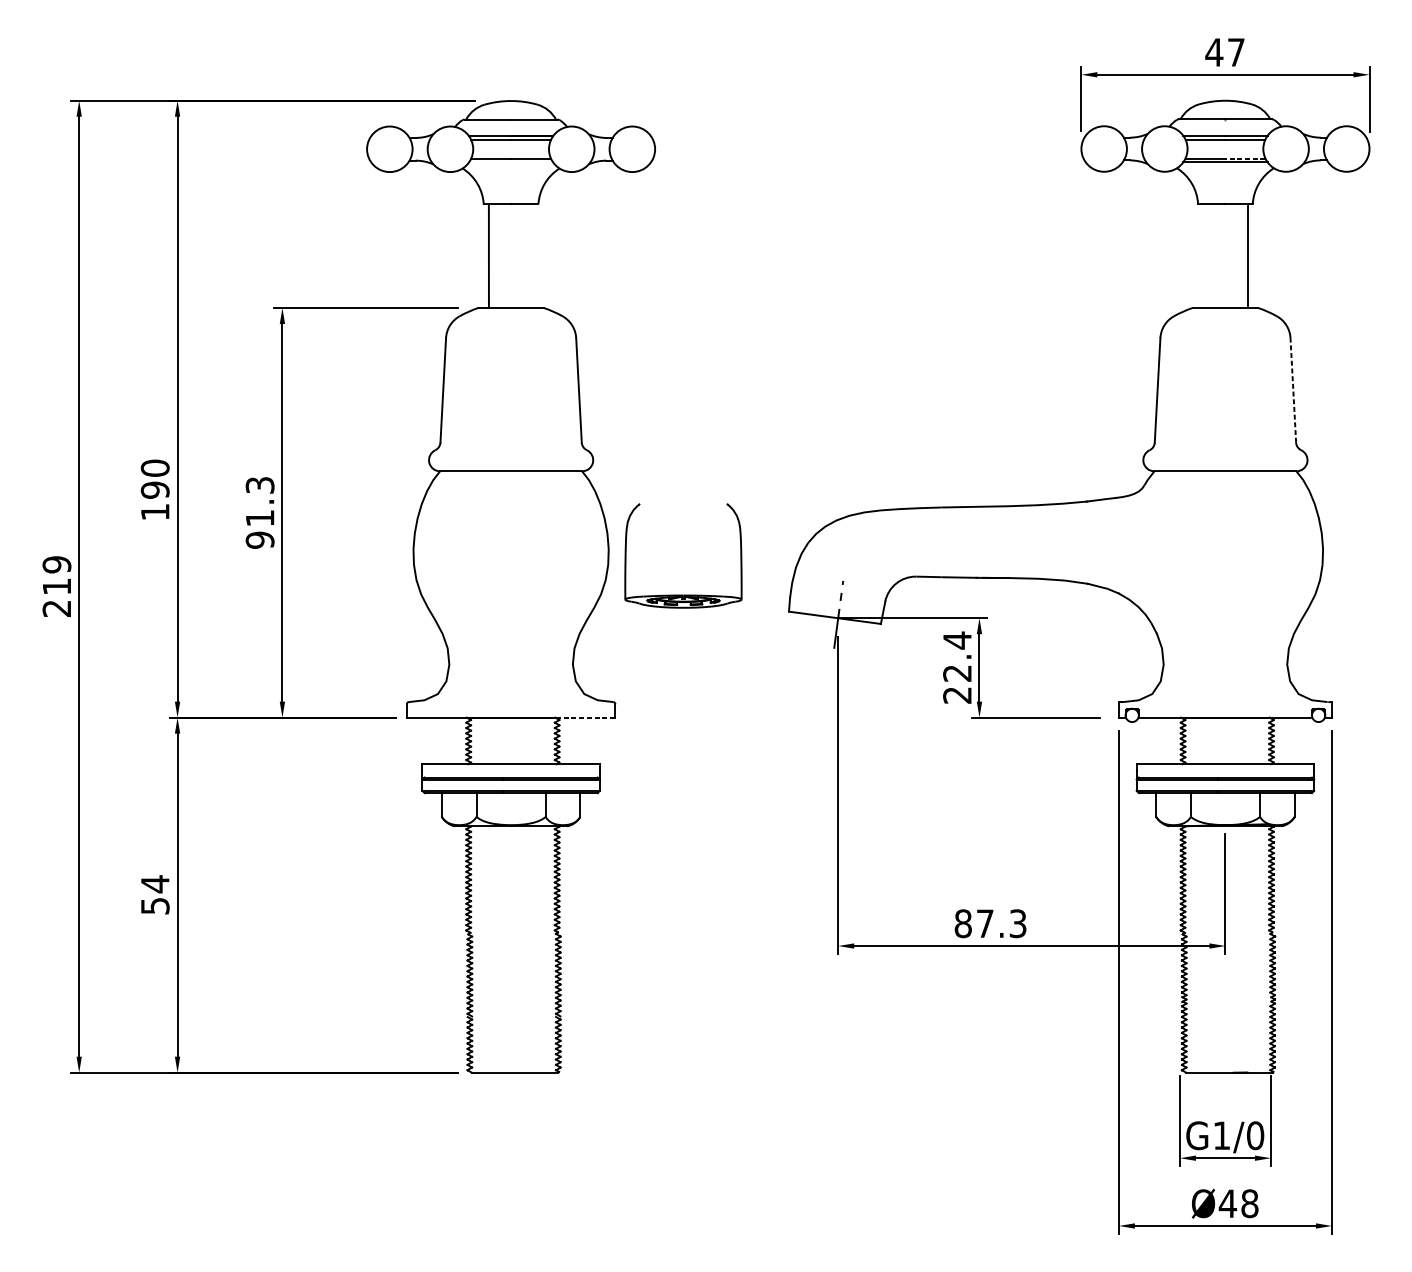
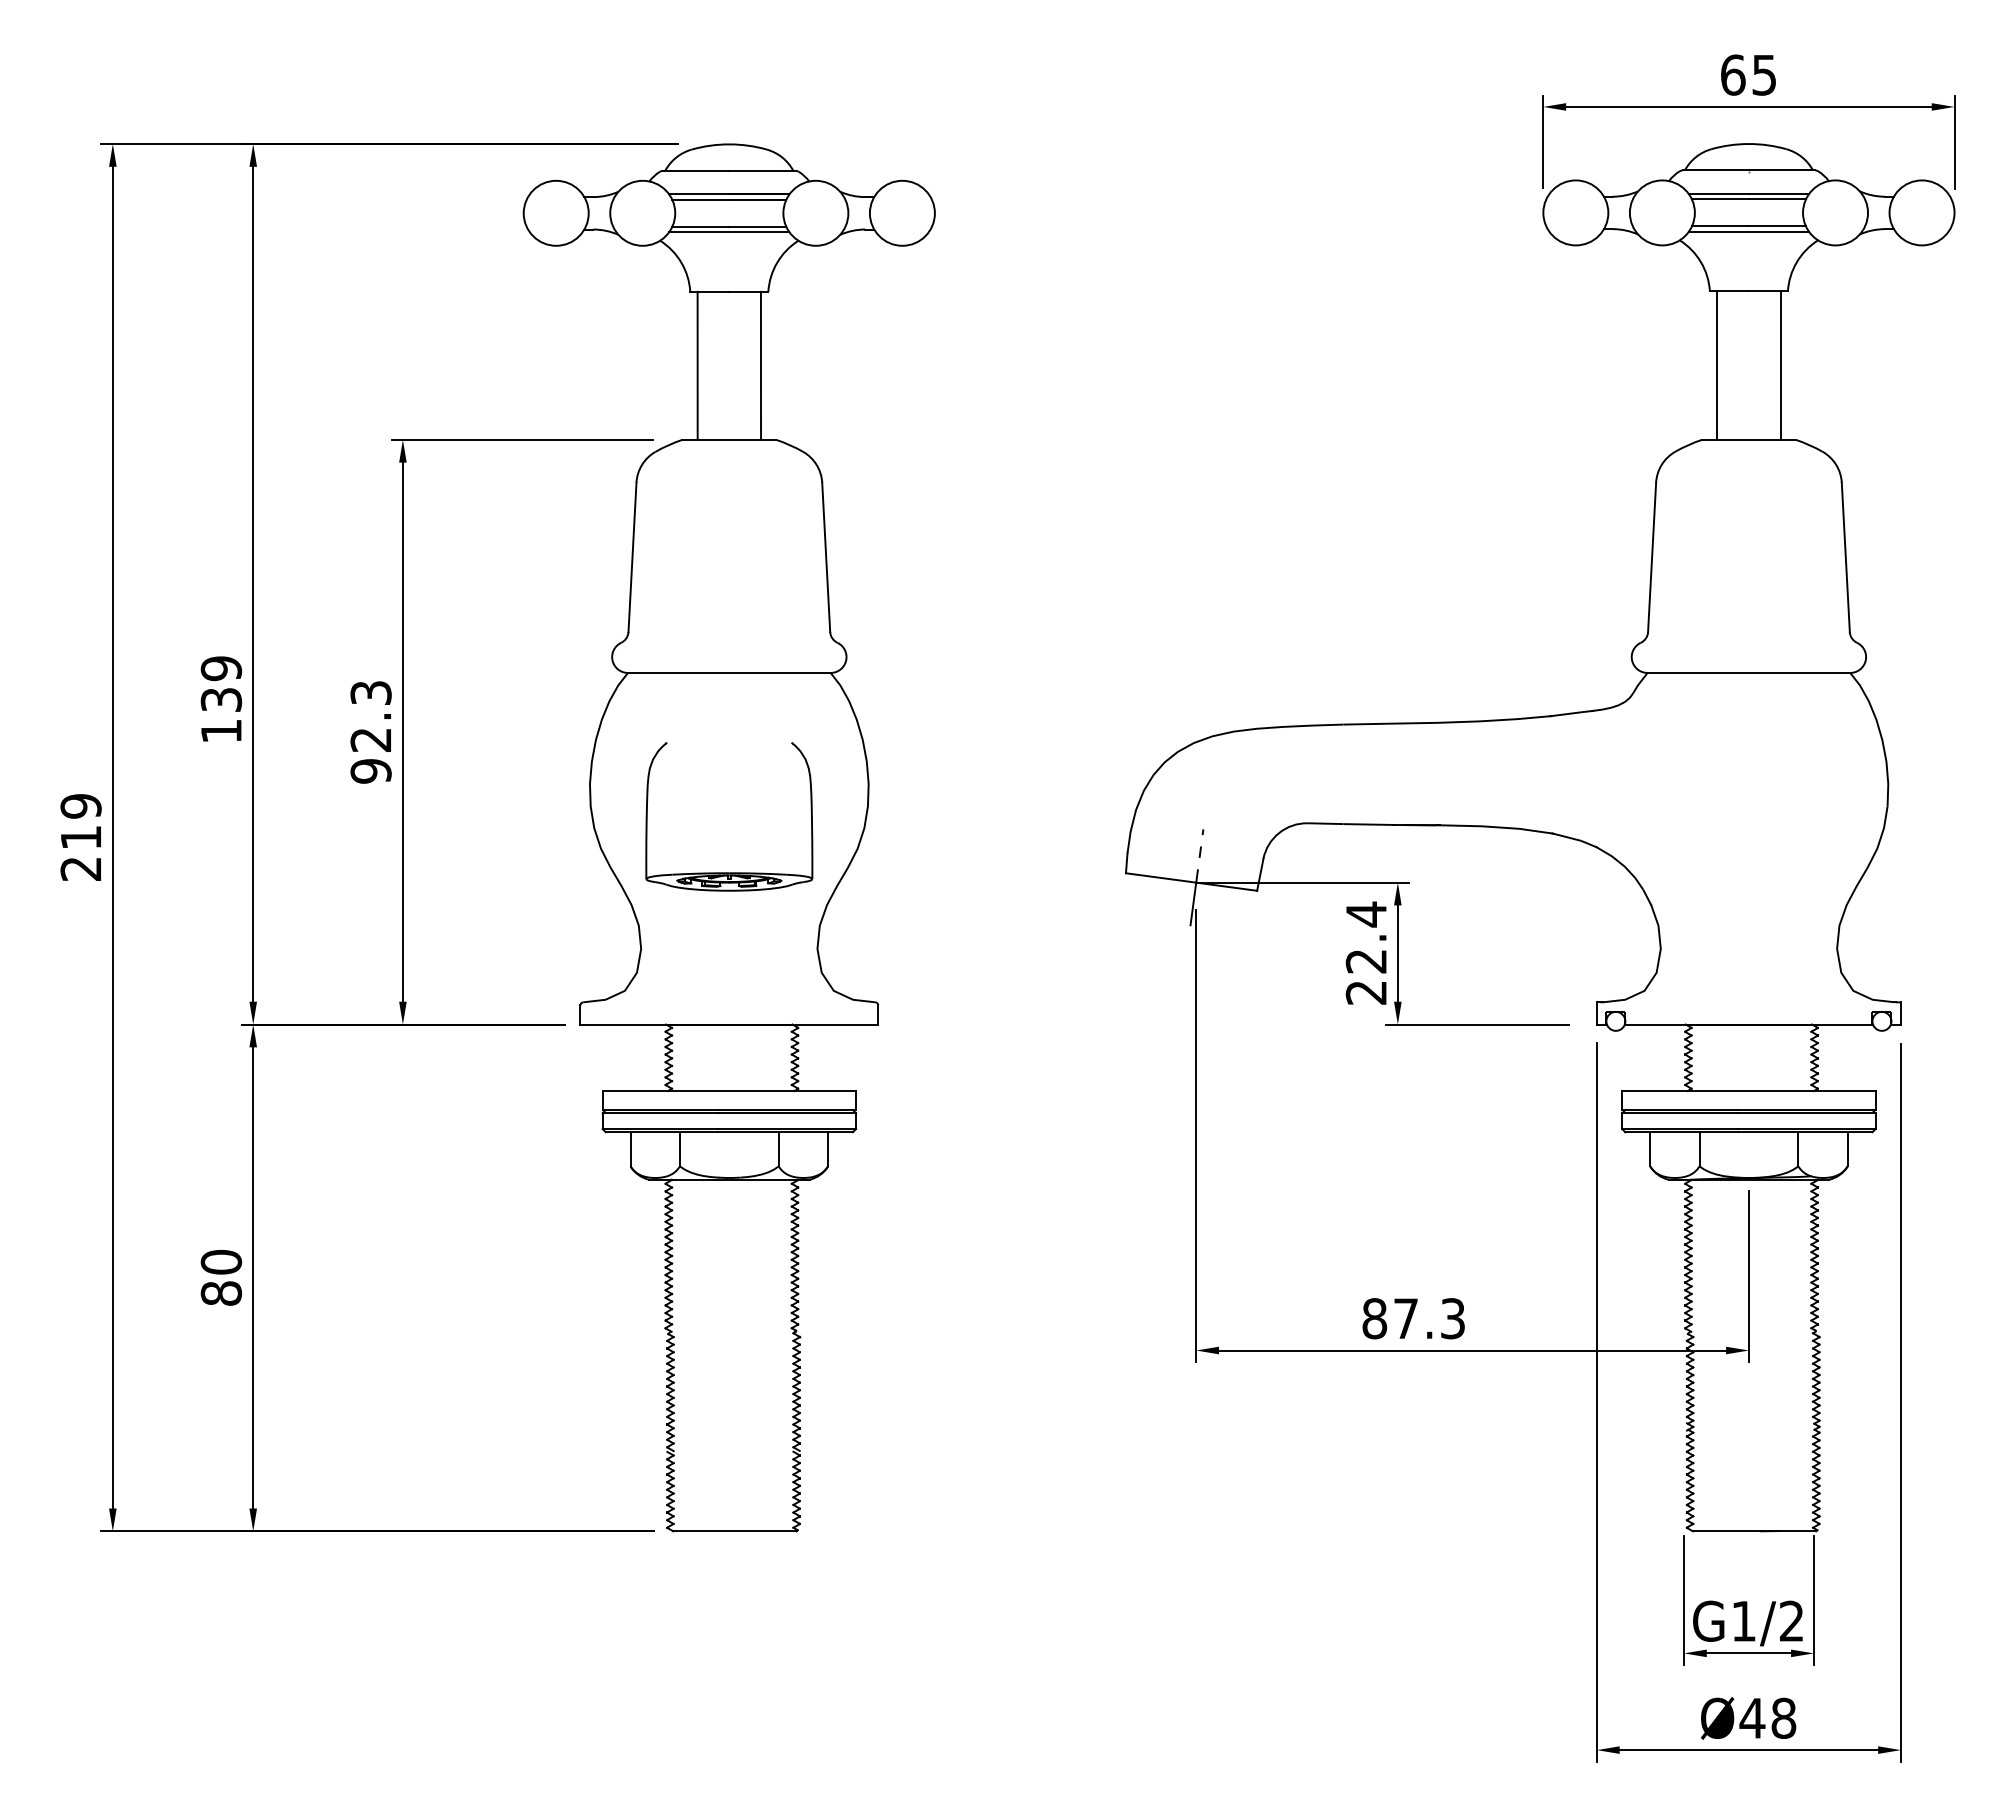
text: (1224, 52) -> (1747, 74), 47 -> 65
line: (1245, 158) -> (1777, 226), dashed -> solid
line: (511, 162) -> (729, 232), added
line: (532, 255) -> (760, 365), added
line: (1203, 255) -> (1717, 365), added
line: (1293, 390) -> (1845, 557), dashed -> solid
text: (155, 479) -> (221, 684), 190 -> 139
text: (259, 517) -> (370, 739), 91.3 -> 92.3
part: (683, 595) -> (729, 872), moved
line: (581, 717) -> (830, 1024), dashed -> solid
text: (155, 894) -> (221, 1277), 54 -> 80
text: (1255, 1135) -> (1791, 1620), G1/0 -> G1/2

